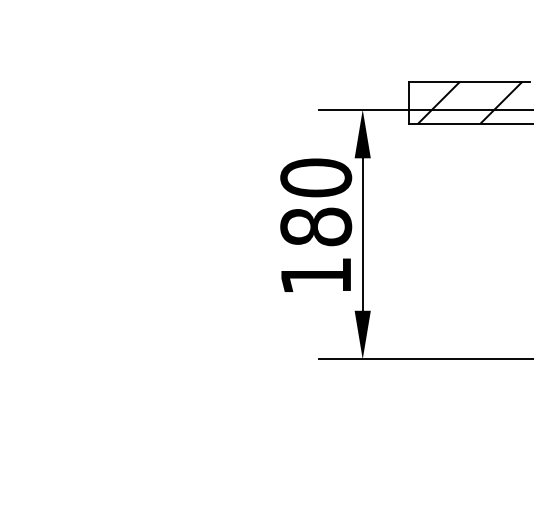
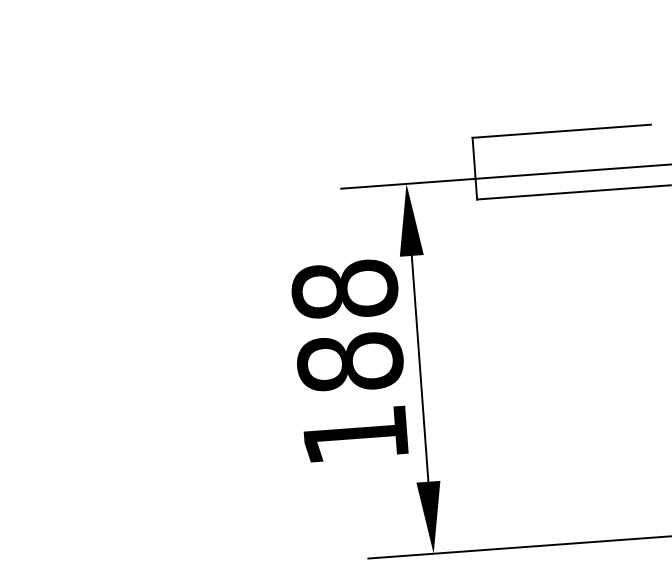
hatch: (470, 102) -> (565, 161), removed
text: (315, 177) -> (343, 289), 180 -> 188

